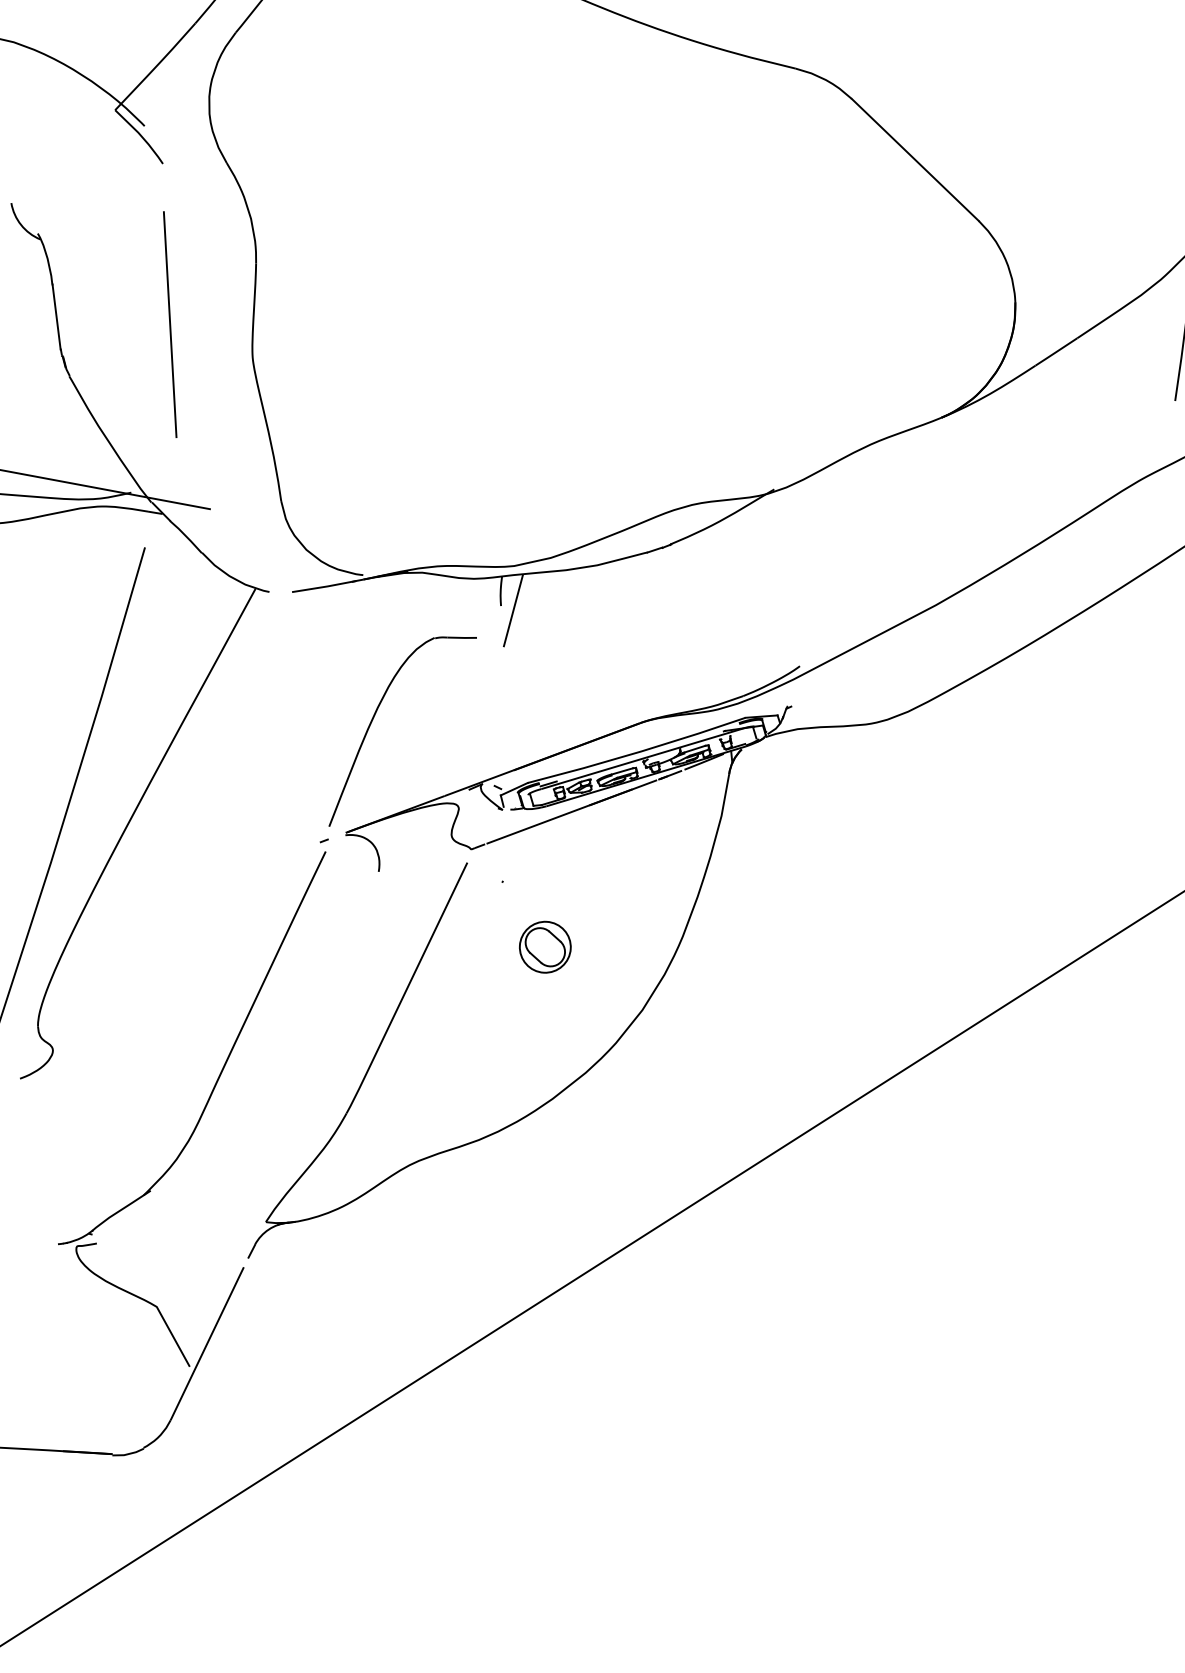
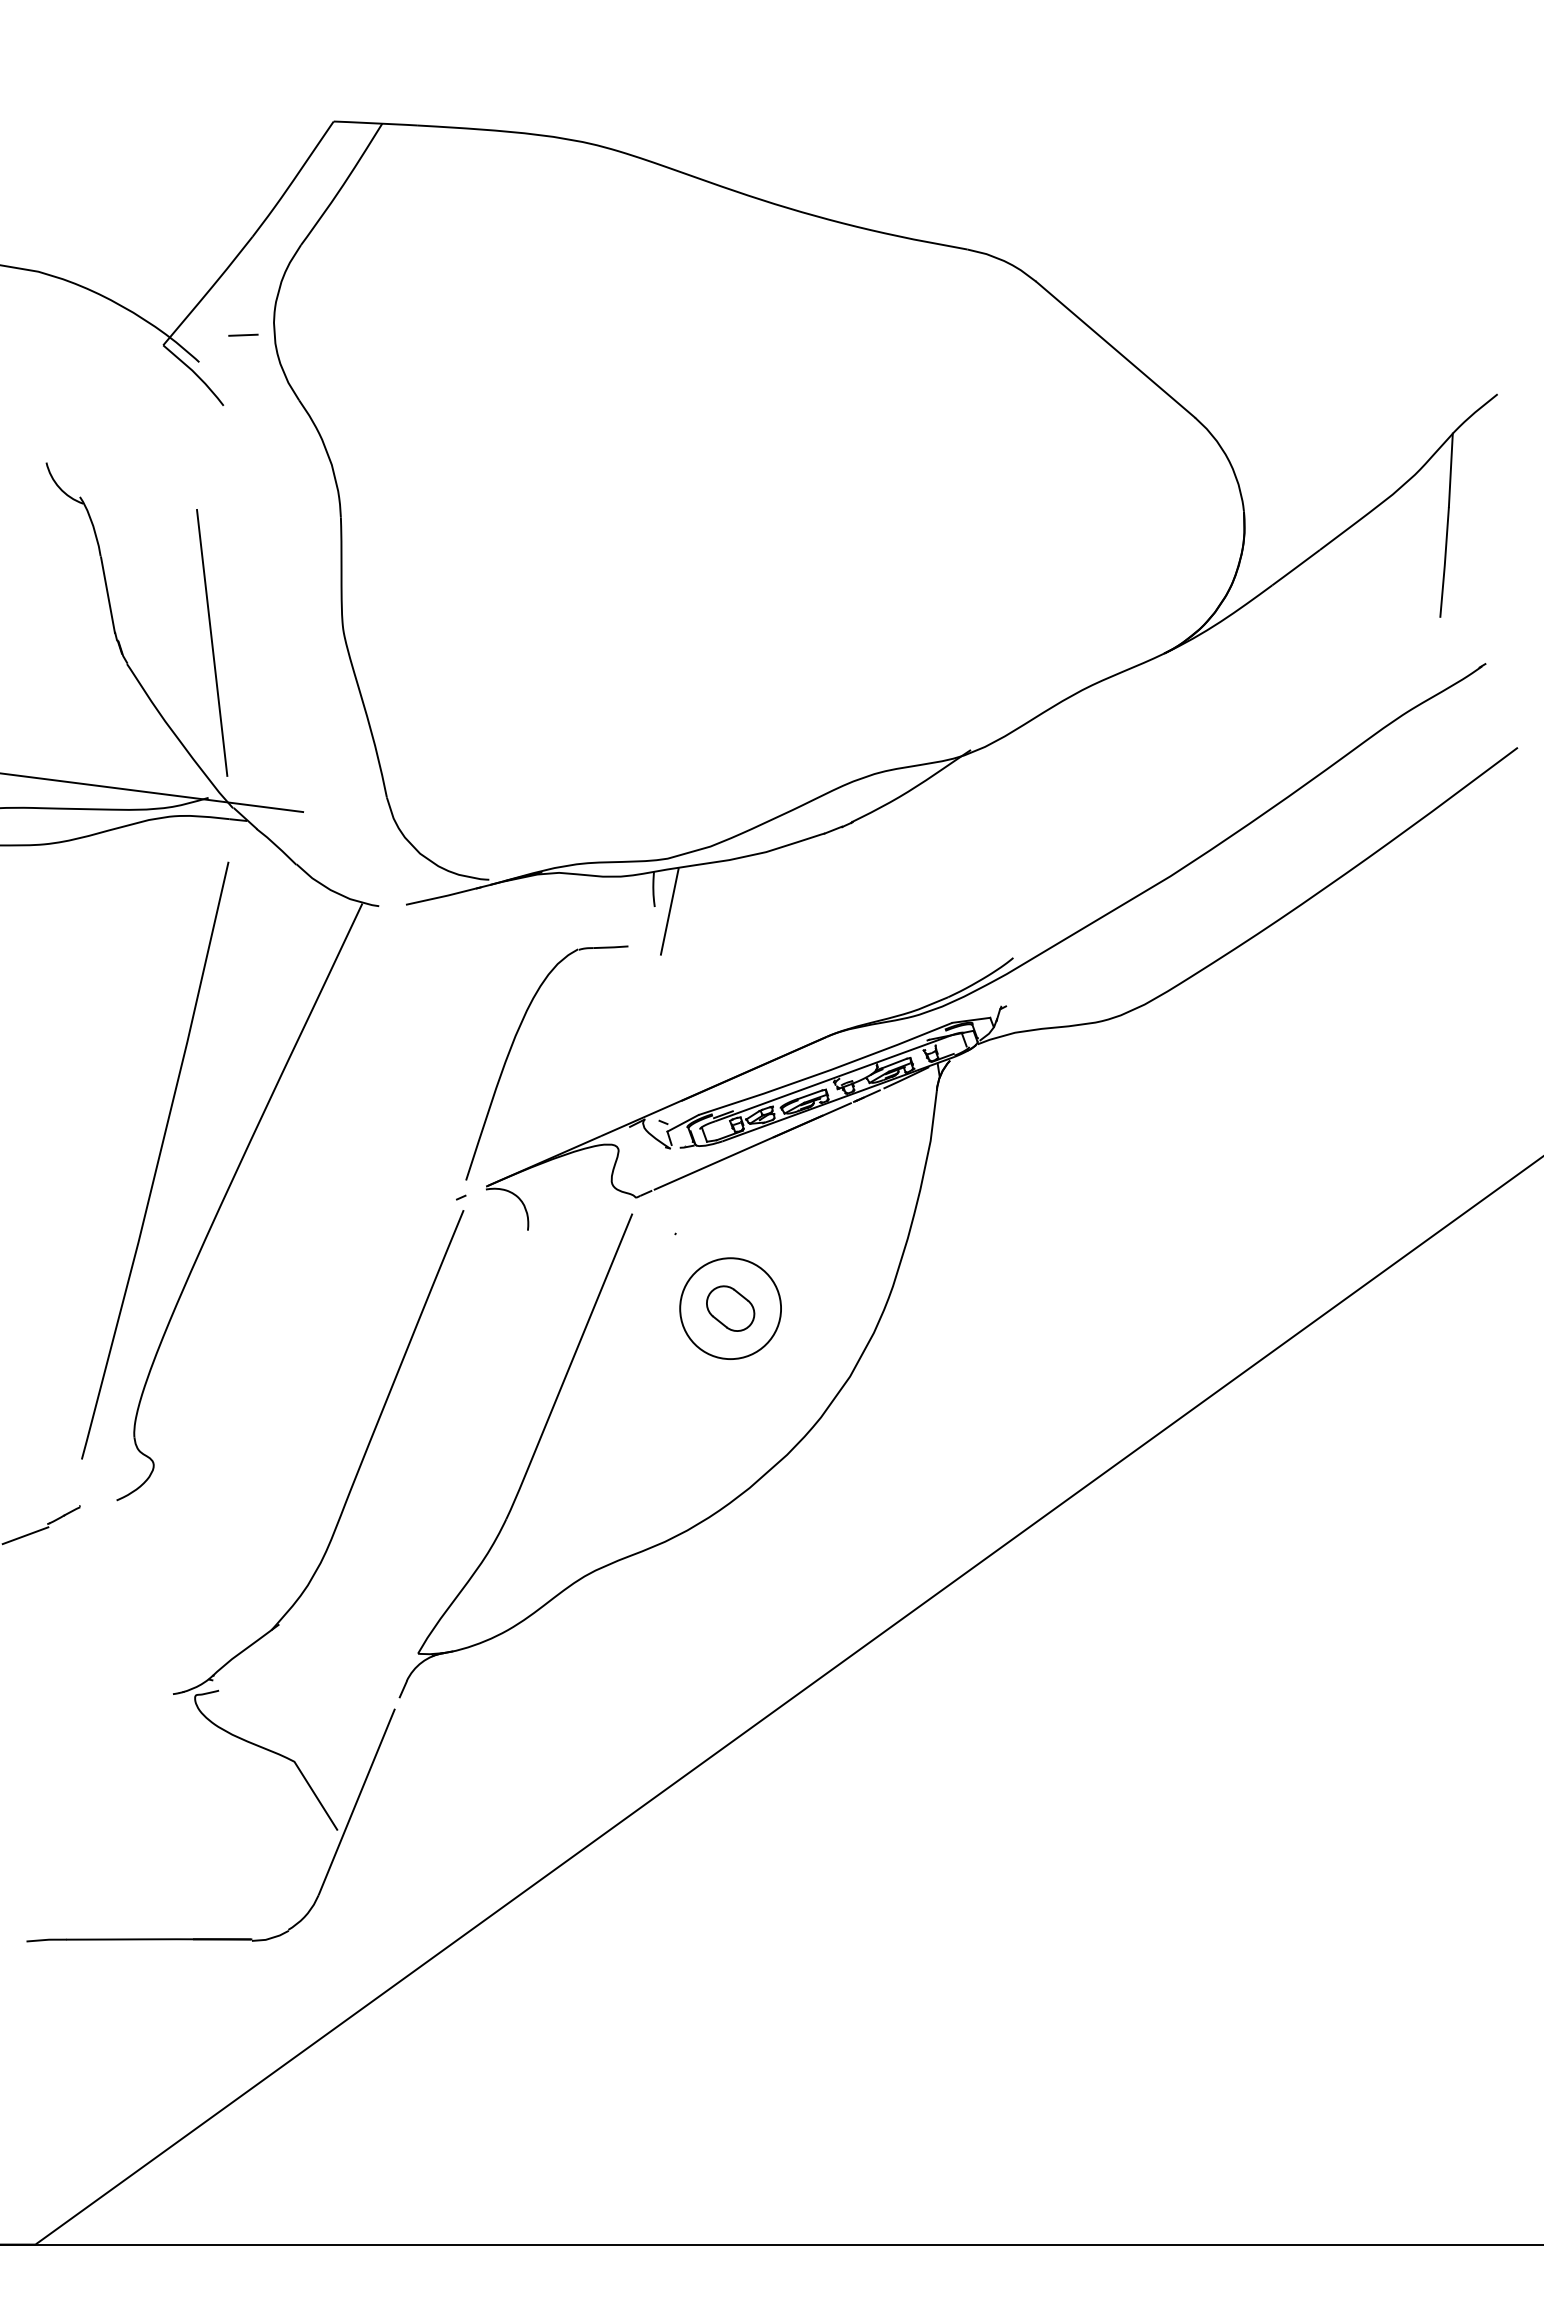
line: (183, 104) -> (243, 334), added
line: (170, 324) -> (212, 642), moved
circle: (545, 947) -> (730, 1308), size x1.67

